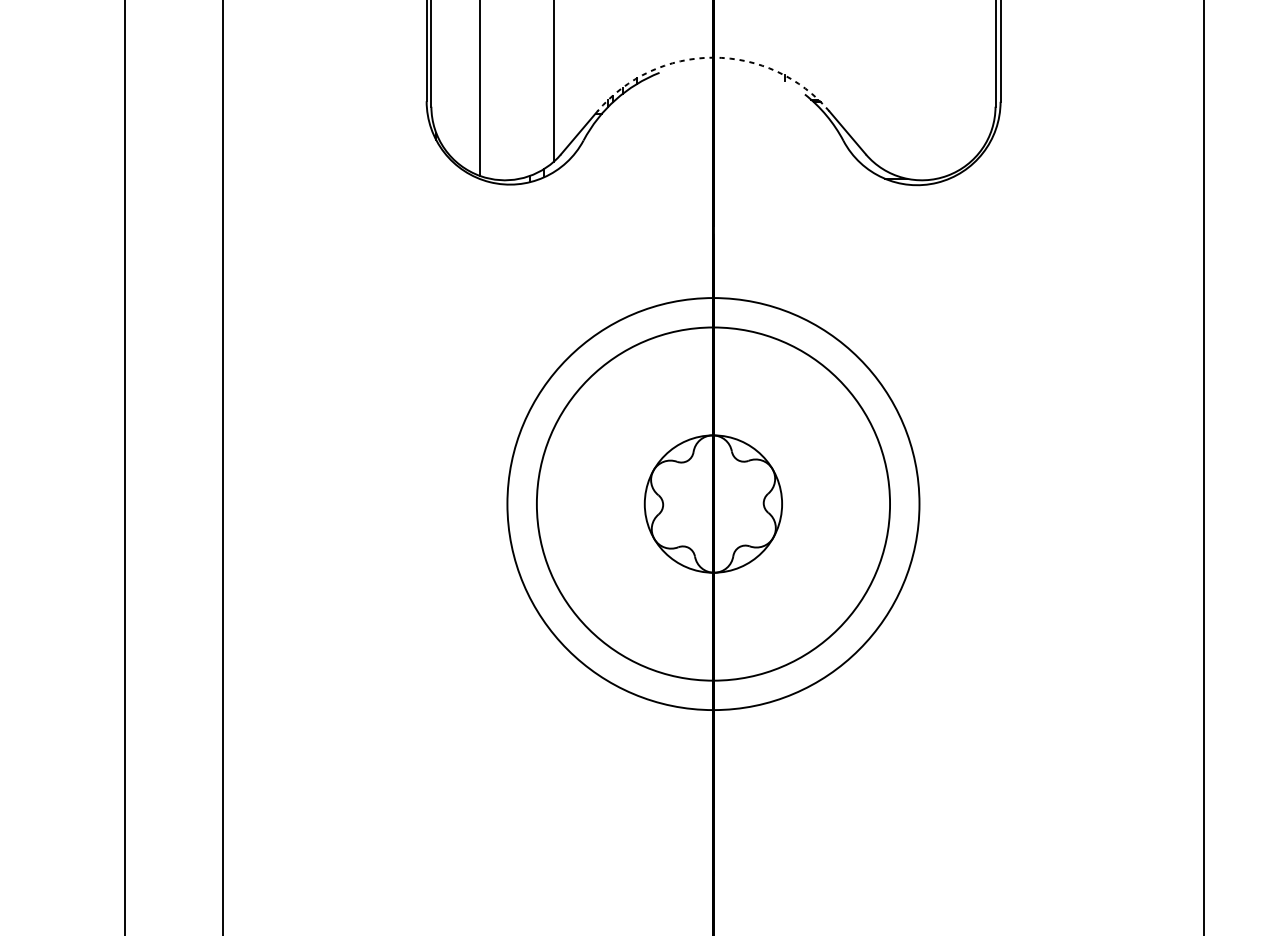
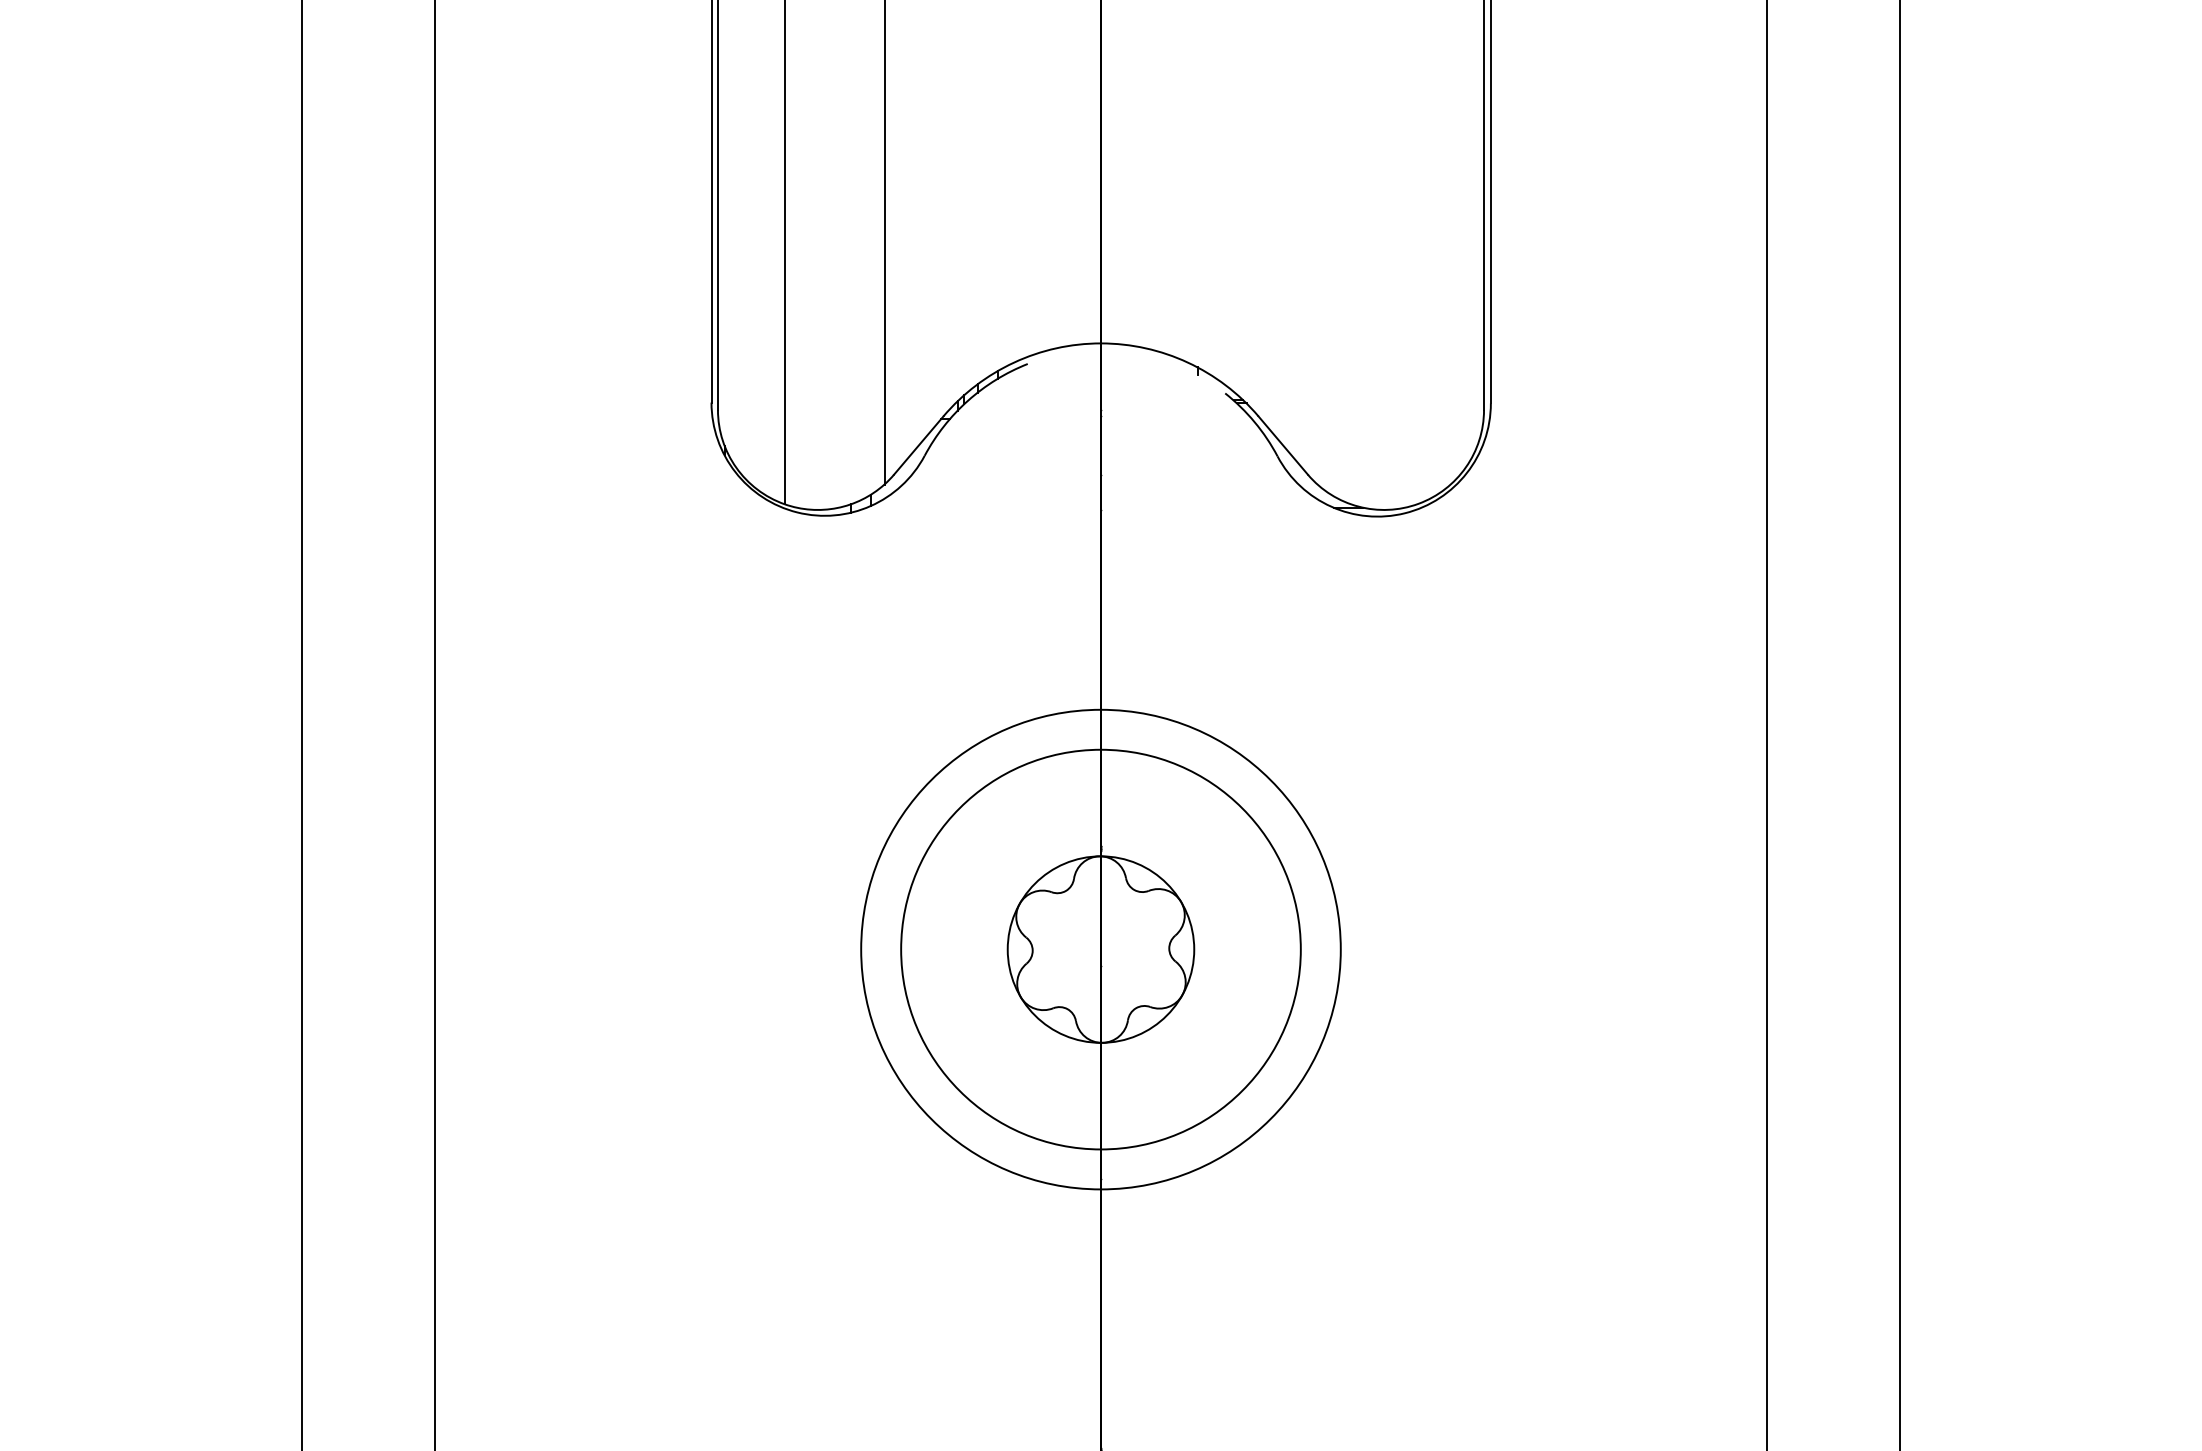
arc: (713, 57) -> (1101, 343), dashed -> solid
circle: (713, 504) -> (1100, 949), size x0.71

